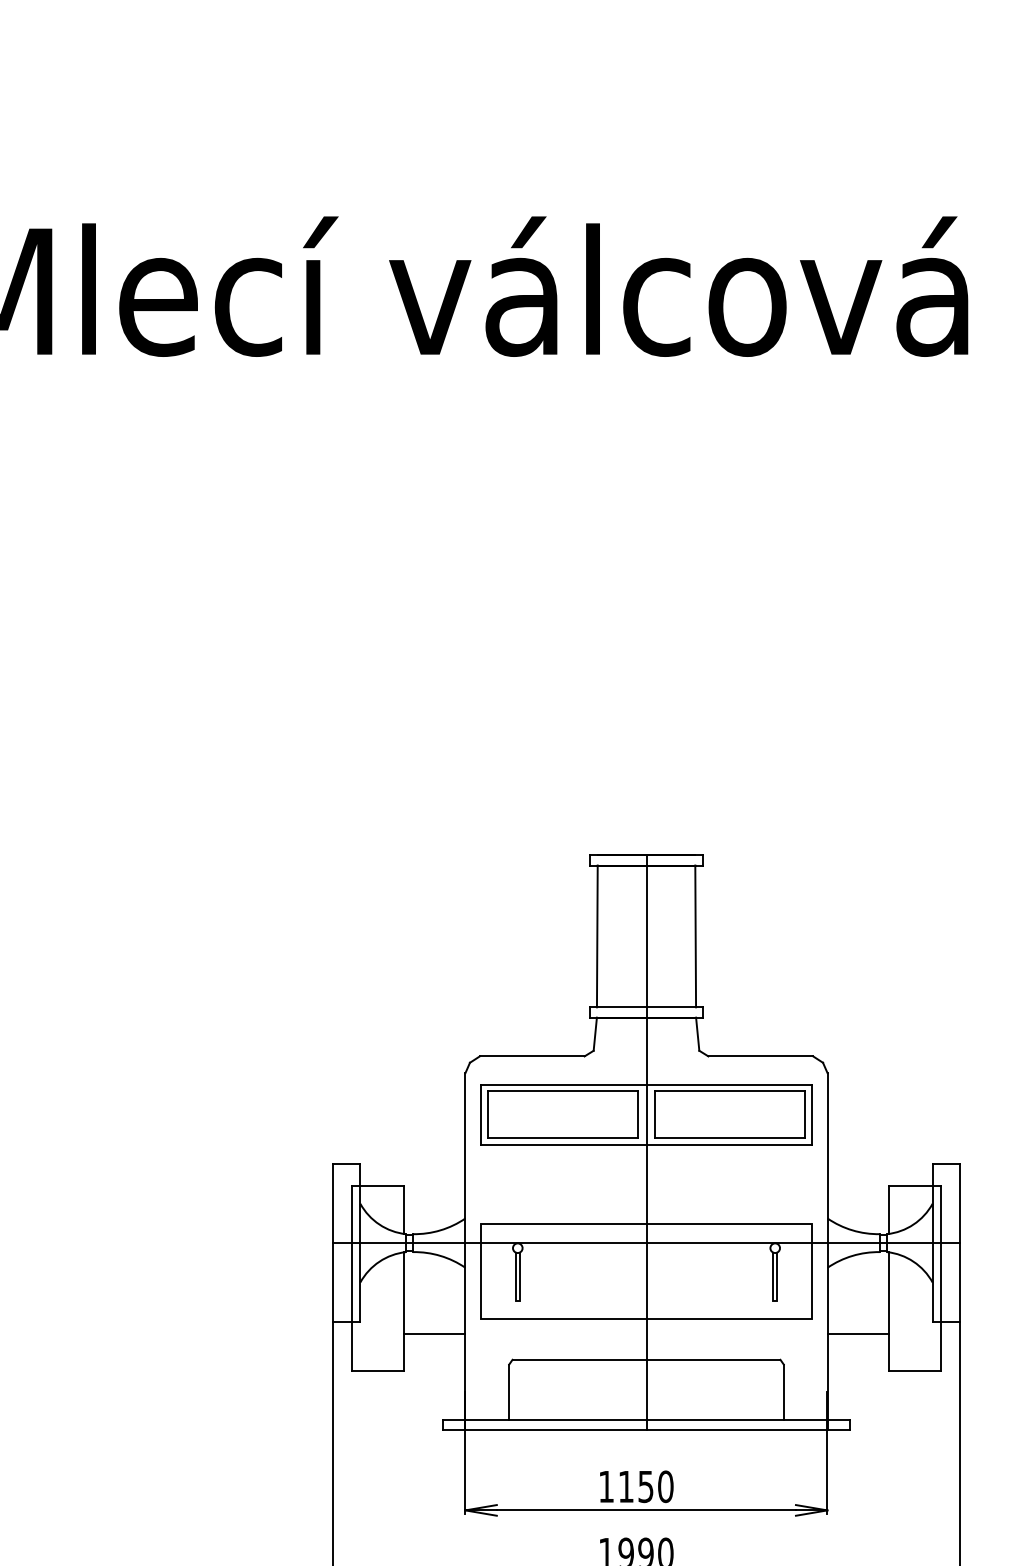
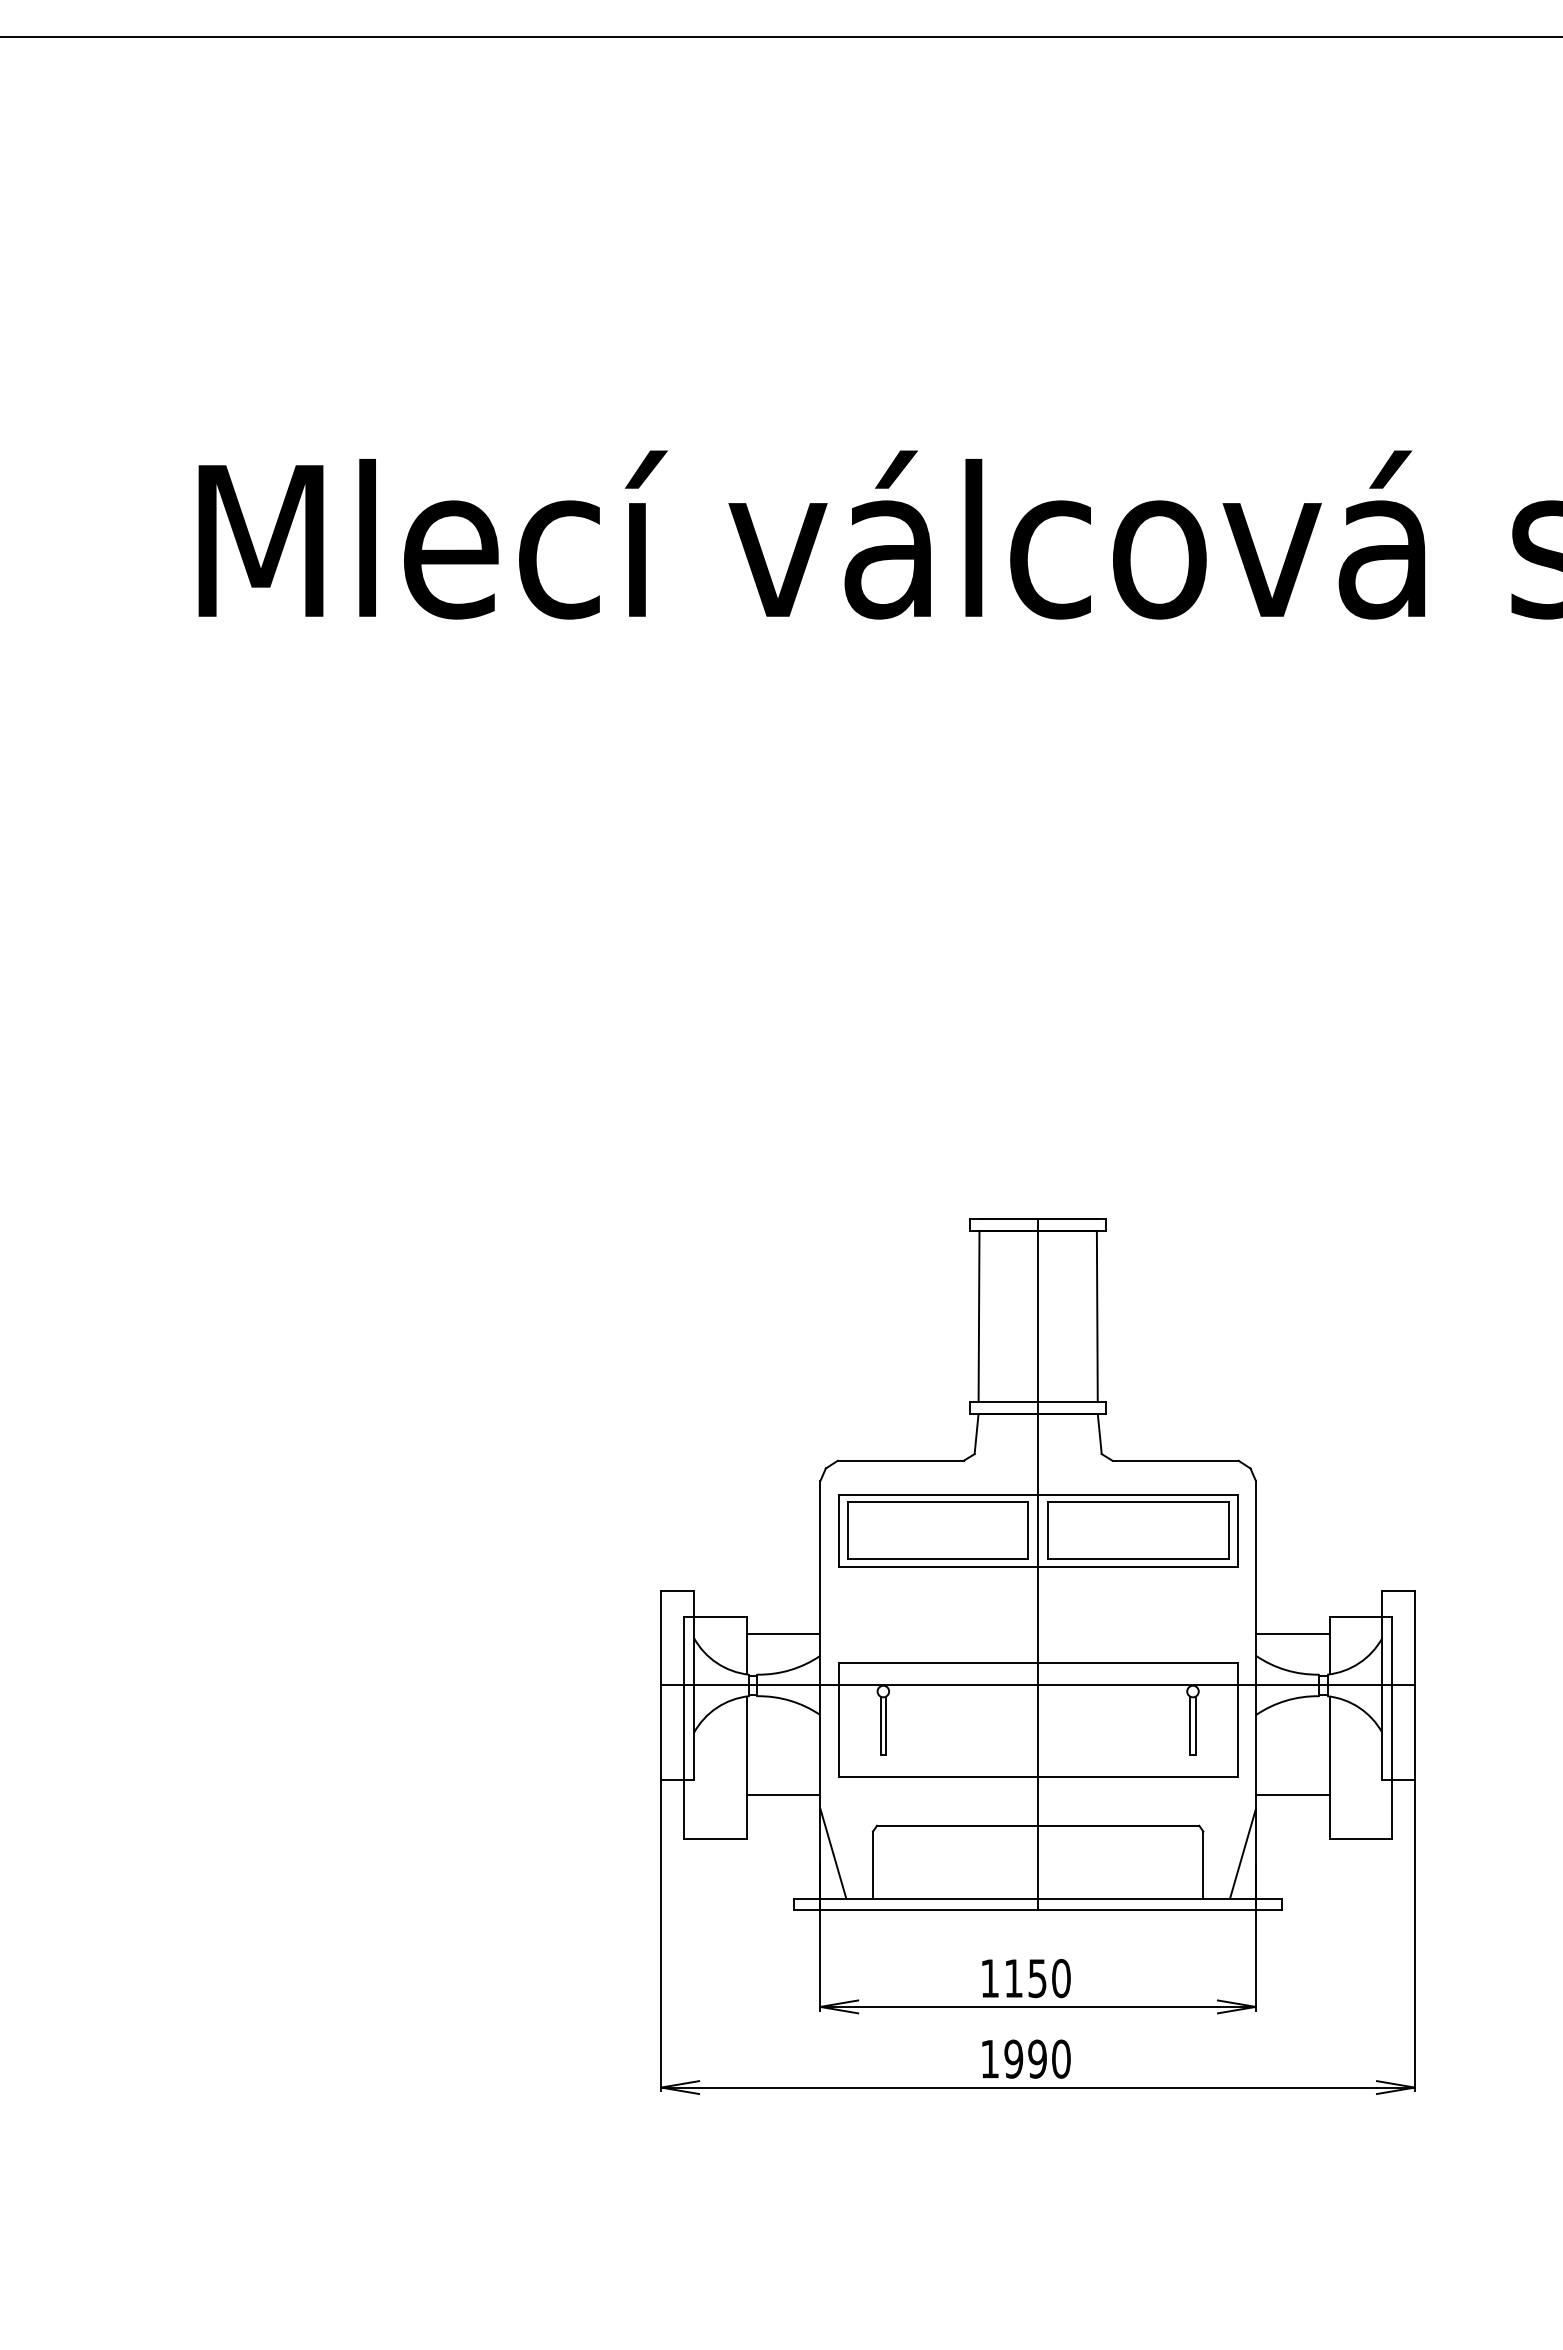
line: (434, 1200) -> (783, 1634), added
line: (857, 1200) -> (1292, 1634), added
line: (476, 1382) -> (833, 1853), added
line: (816, 1382) -> (1242, 1853), added

